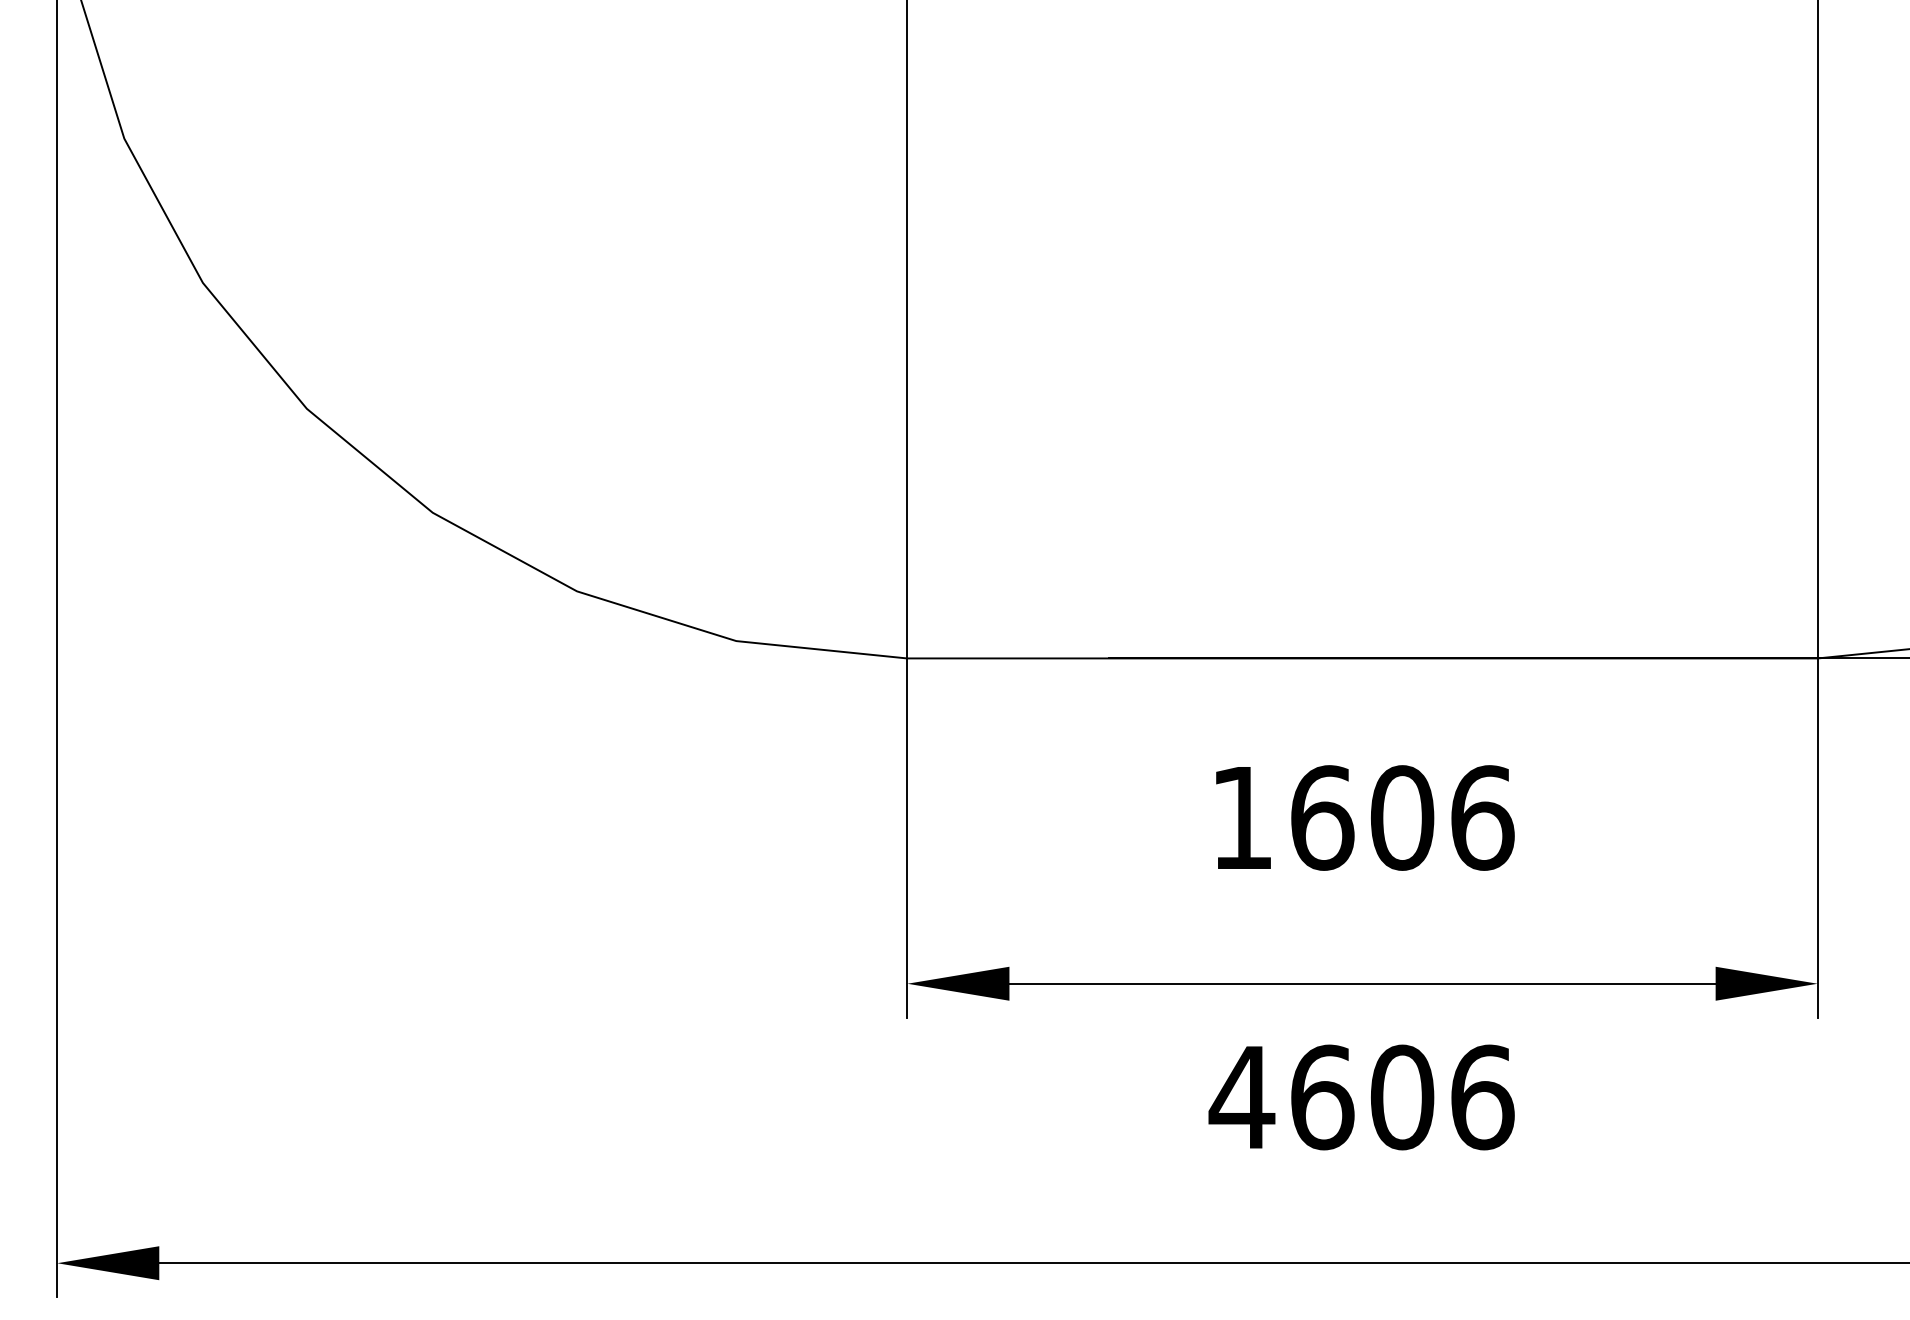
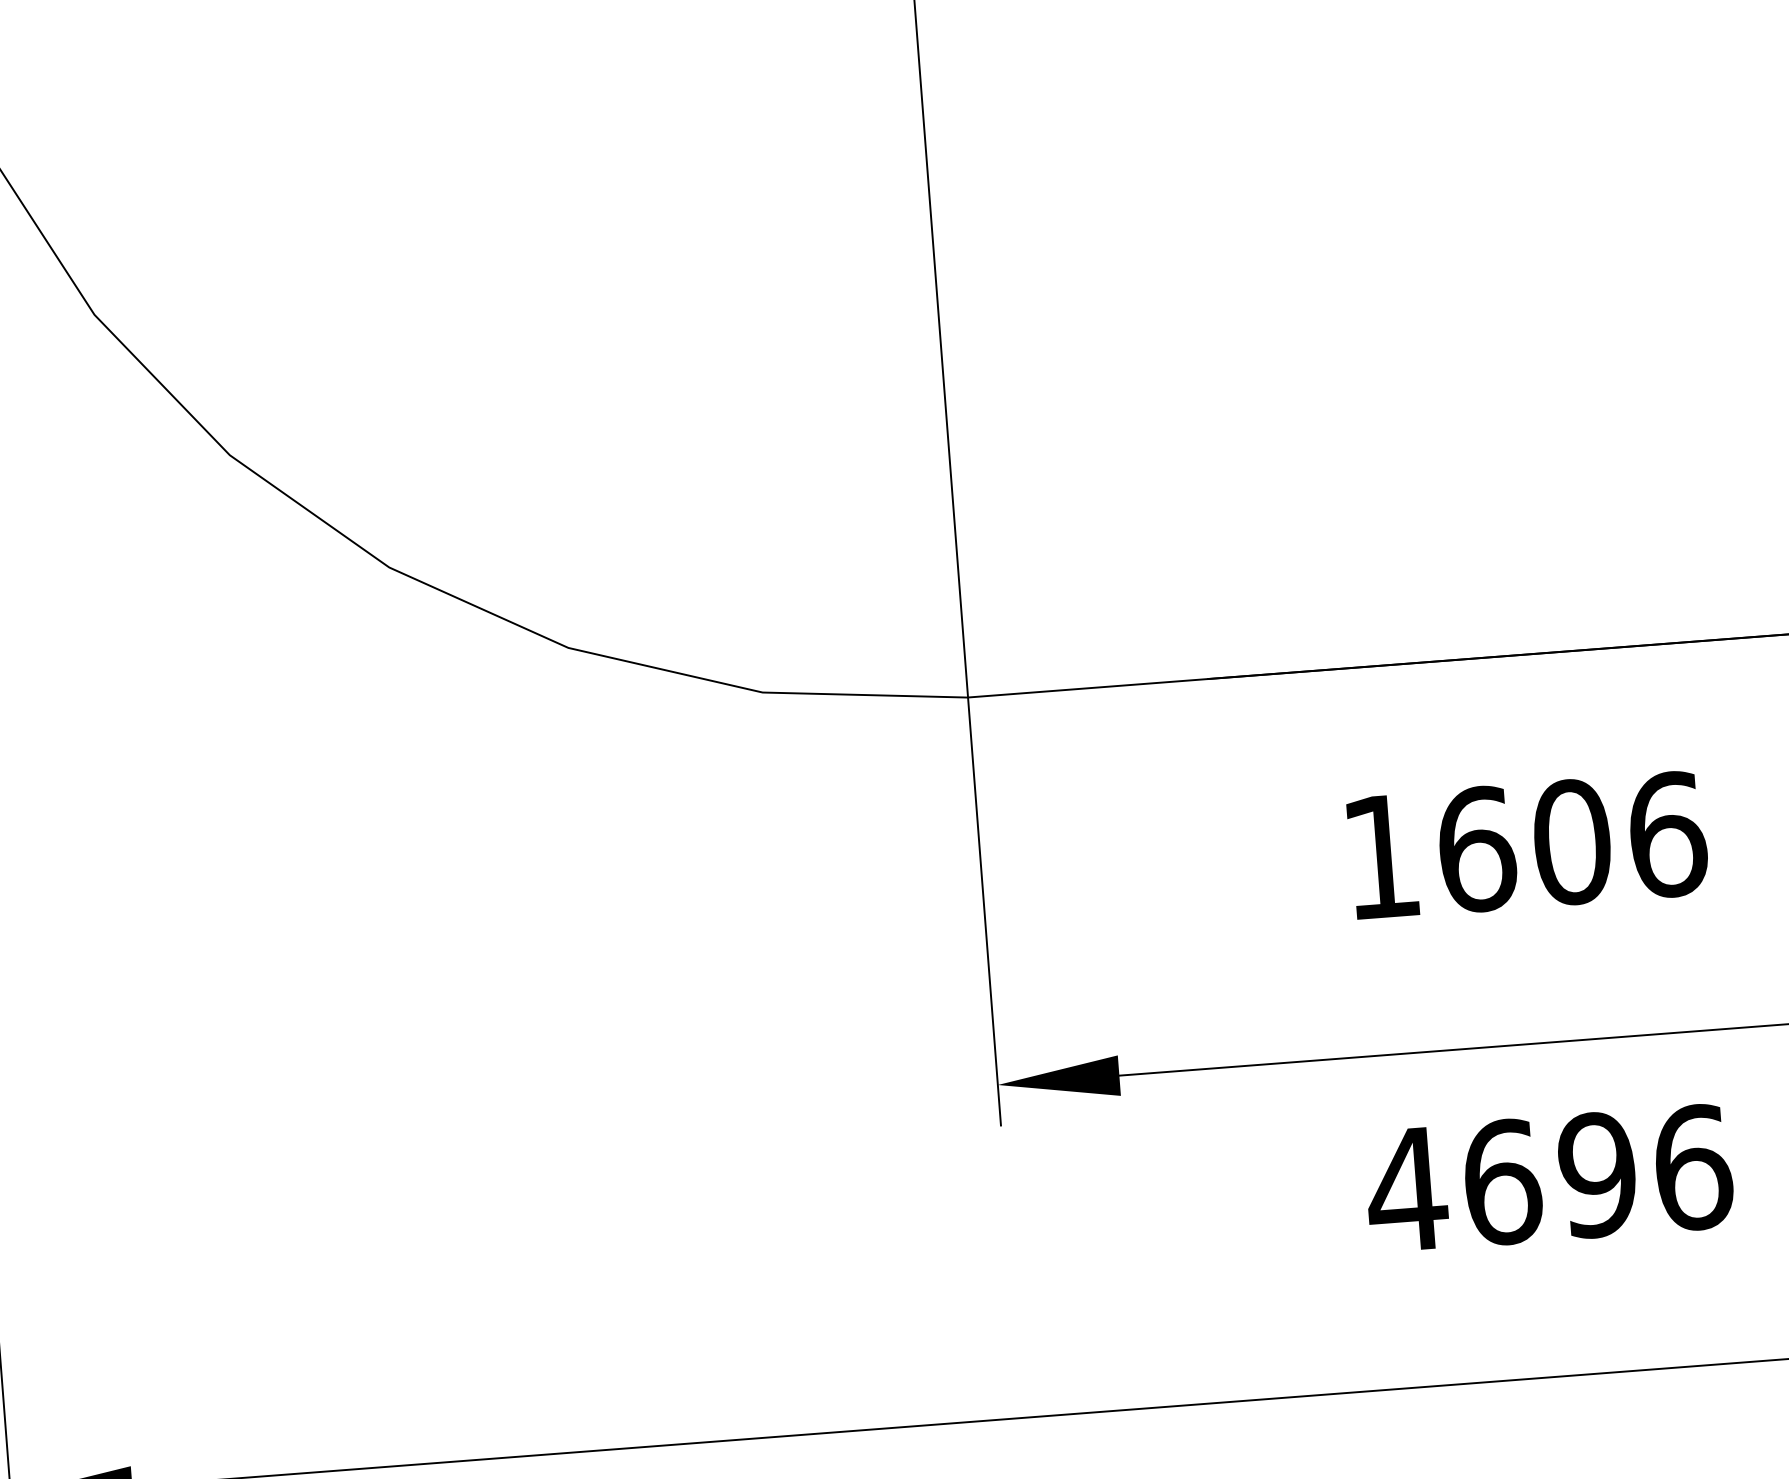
text: (1402, 1097) -> (1597, 1175), 4606 -> 4696

